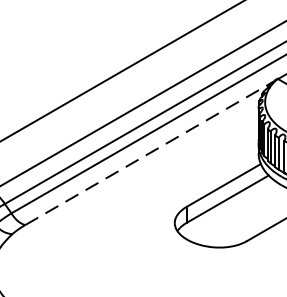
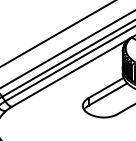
line: (148, 152) -> (70, 72), dashed -> solid

